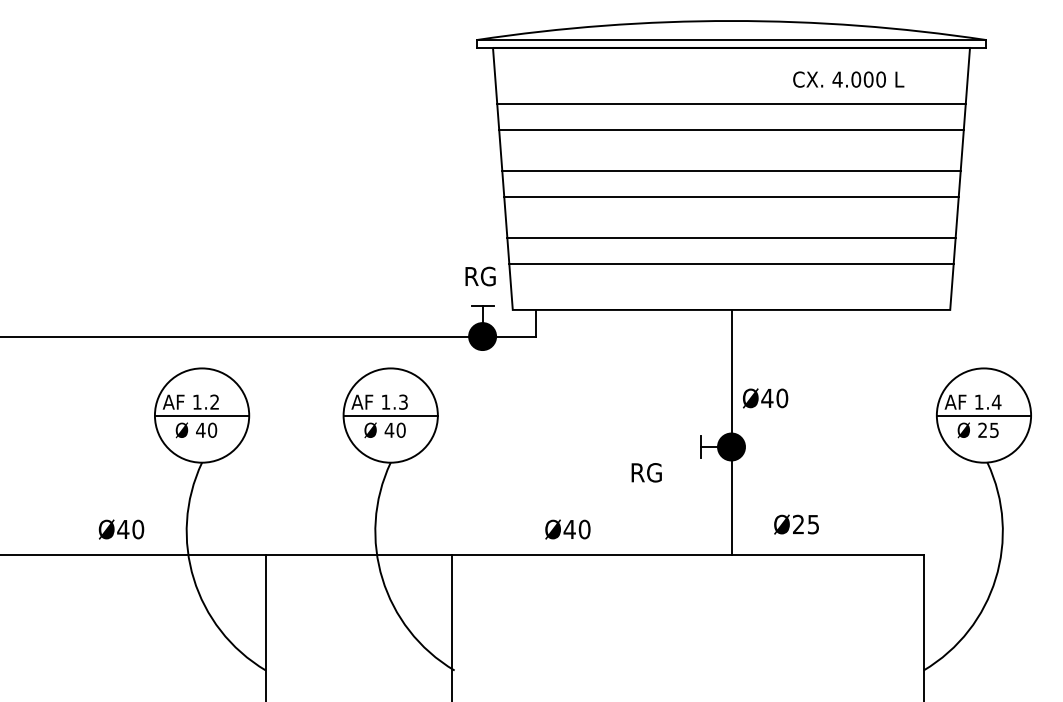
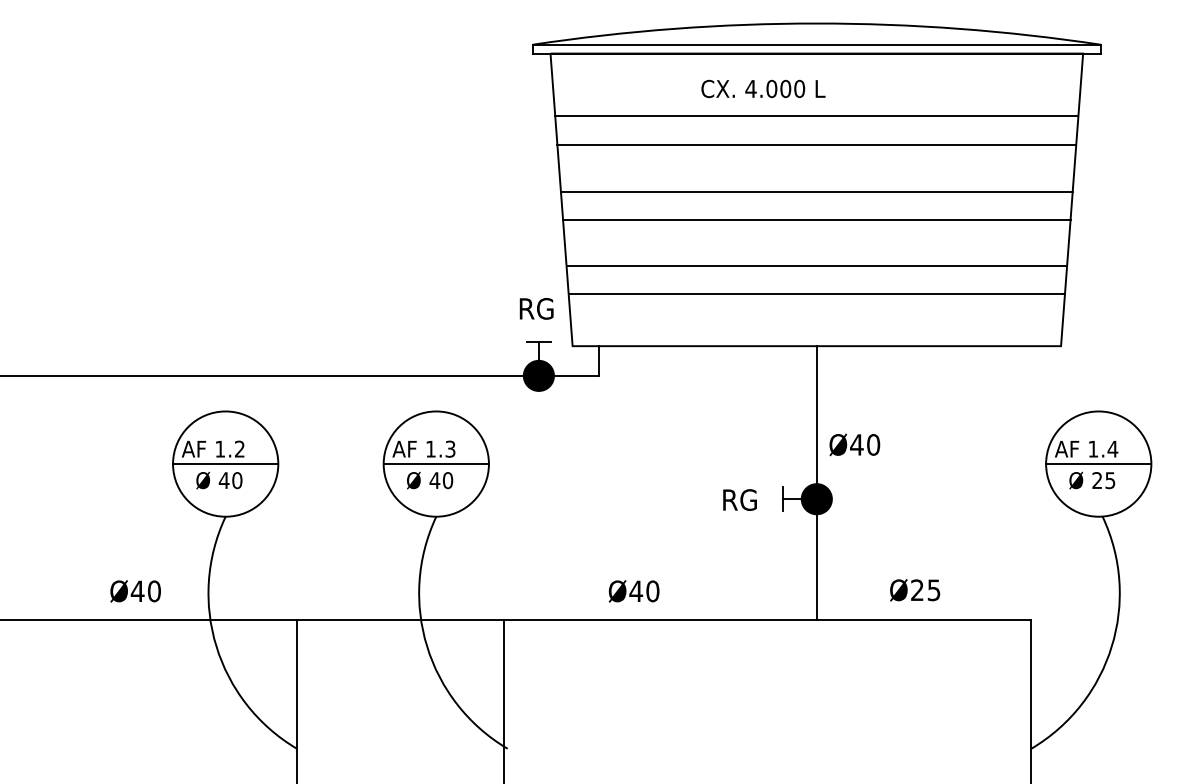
text: (848, 79) -> (763, 88), moved
text: (646, 472) -> (739, 499), moved
text: (796, 524) -> (915, 590), moved

